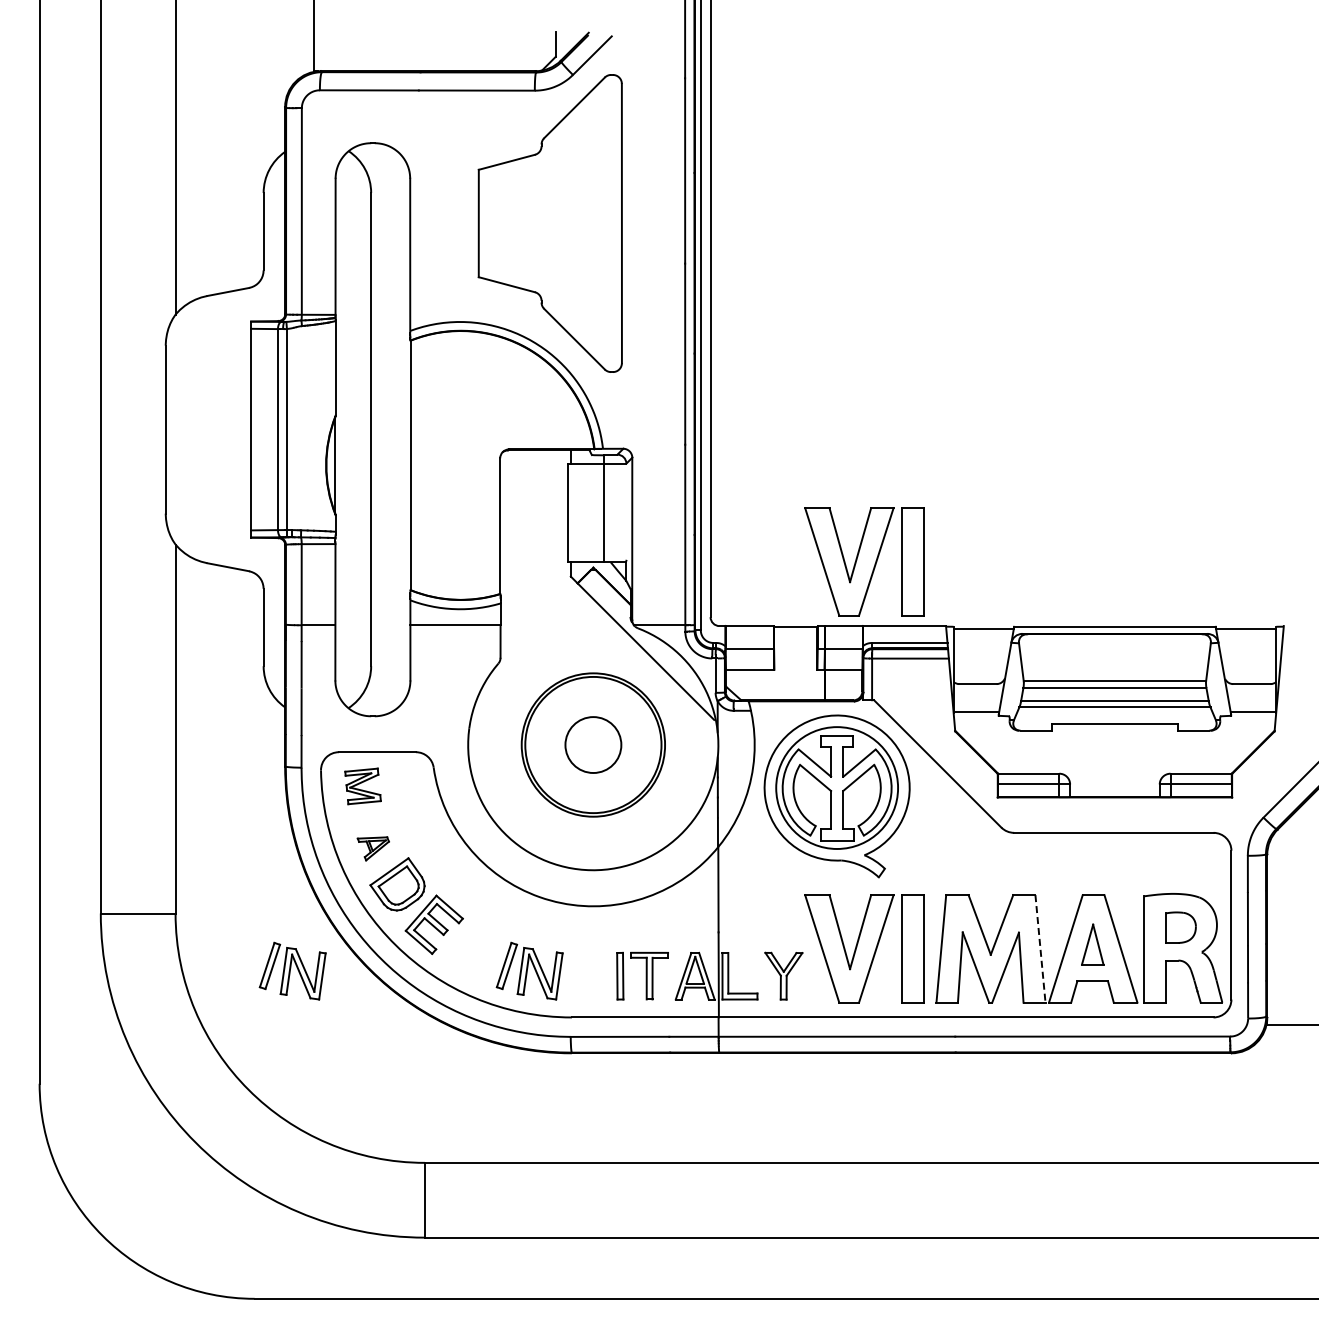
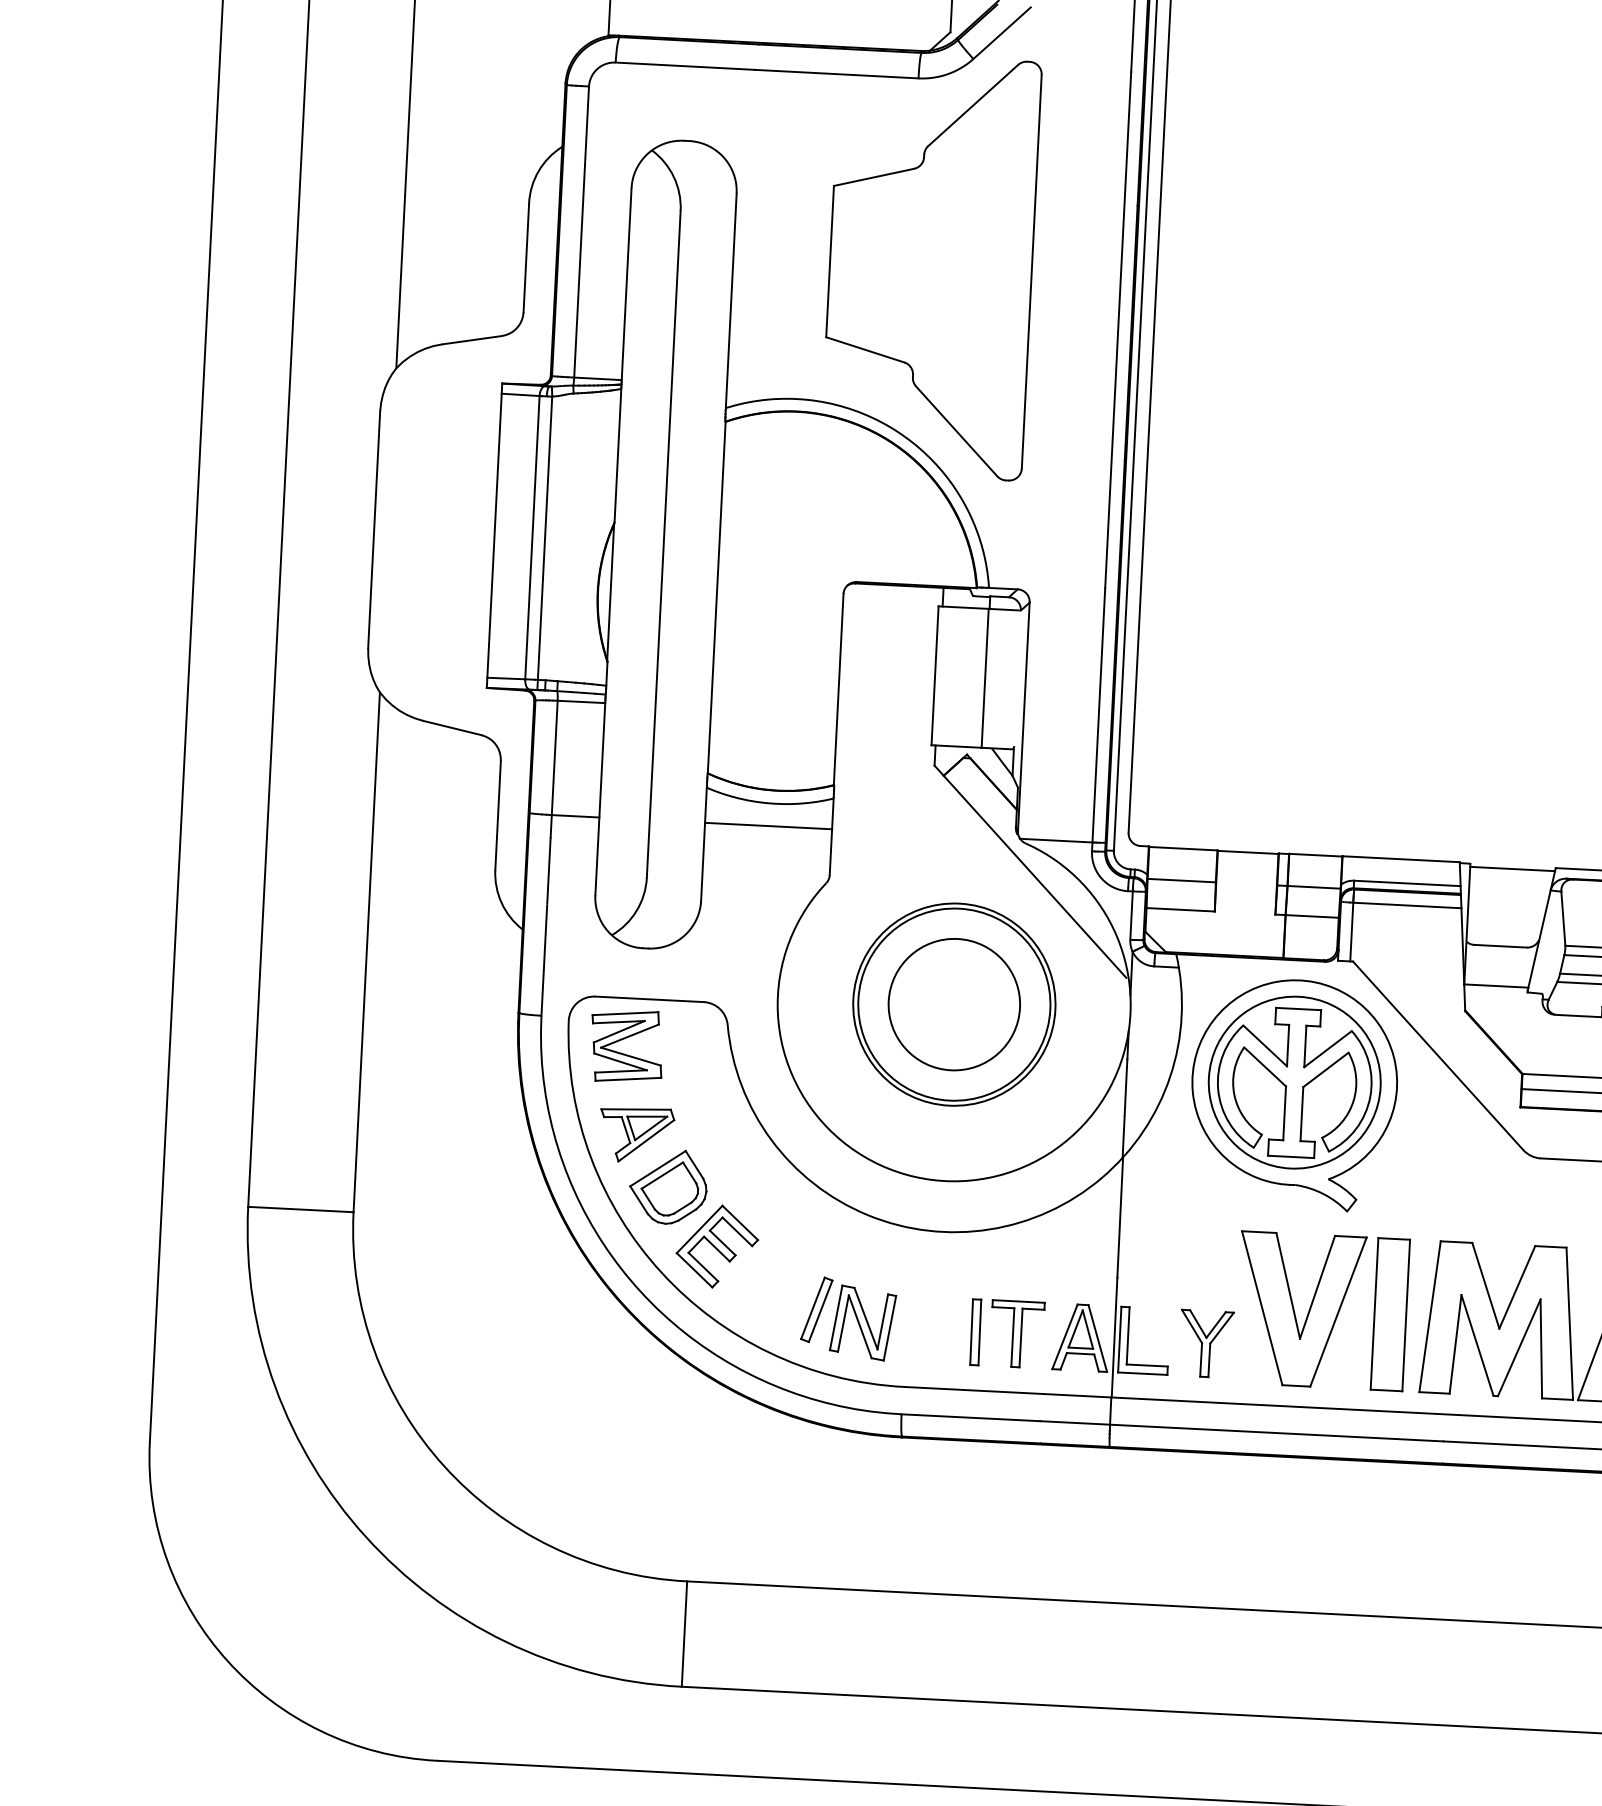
part: (864, 561) -> (1349, 765), removed
circle: (593, 744) -> (954, 1003), size x1.67
part: (362, 786) -> (626, 1046), size x1.43
part: (373, 848) -> (637, 1134), size x1.67
line: (1040, 949) -> (1569, 1324), dashed -> solid
part: (292, 970) -> (514, 1300), removed

